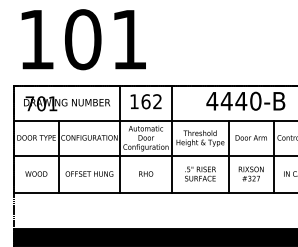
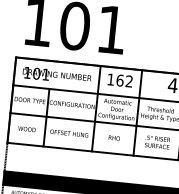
text: (29, 103) -> (27, 72), 701 -> 101

